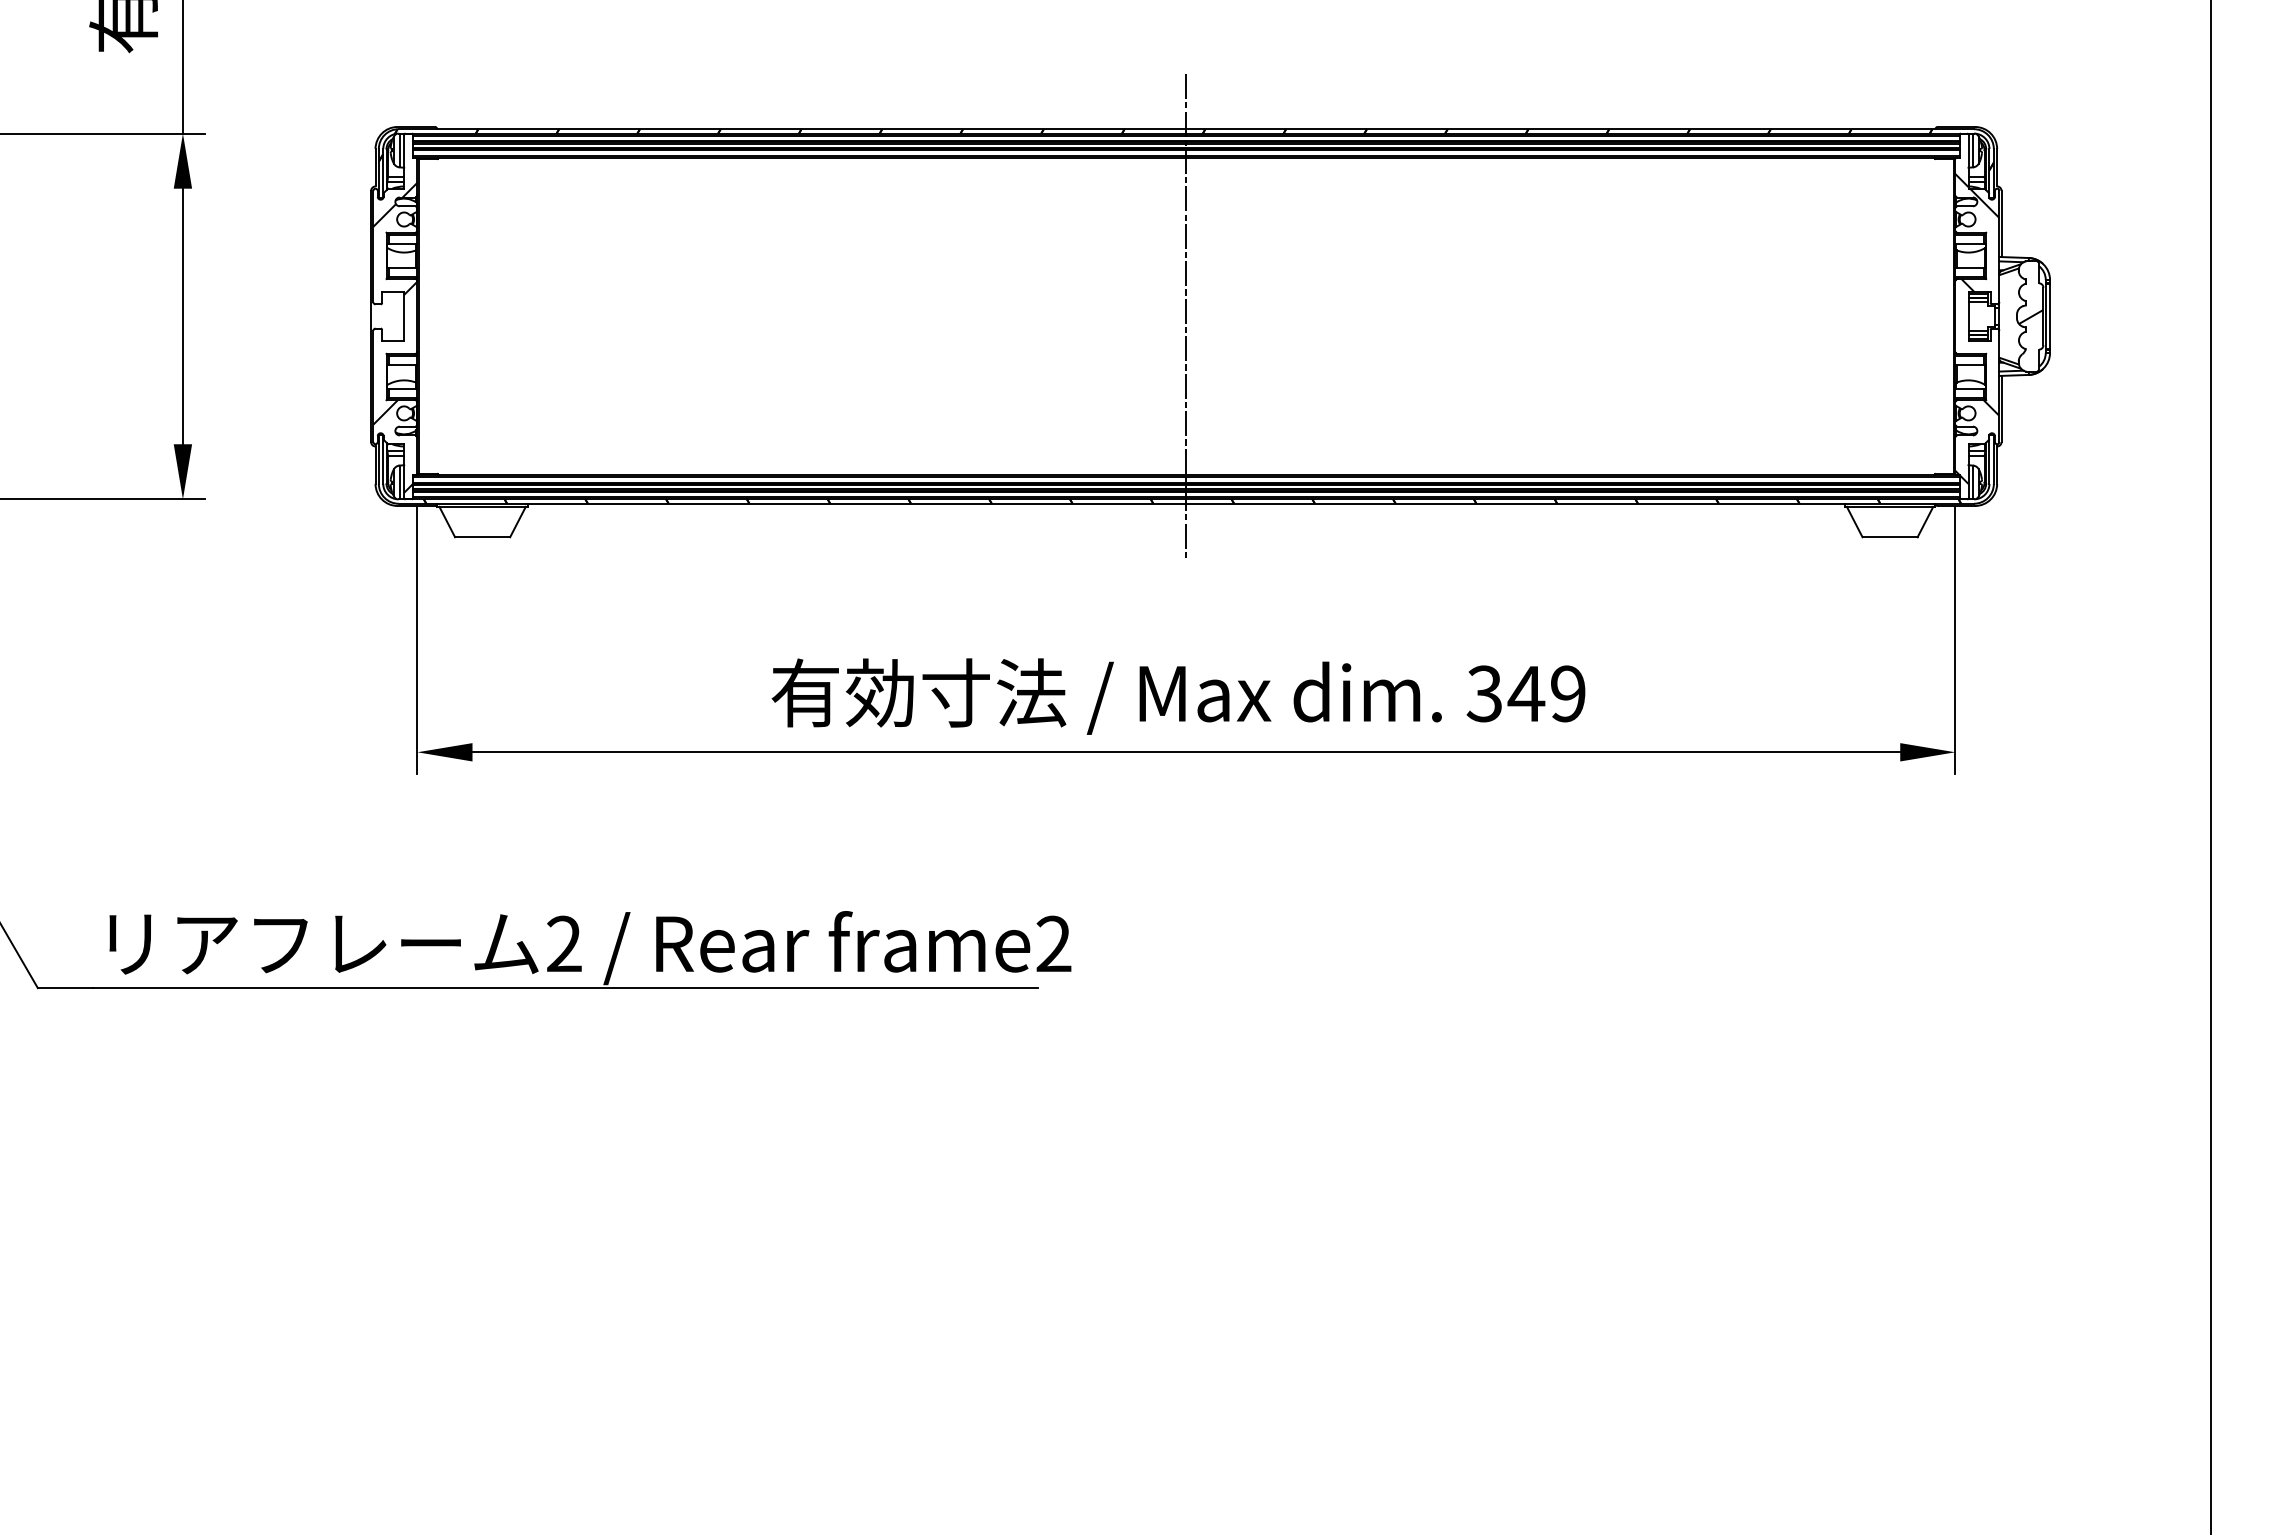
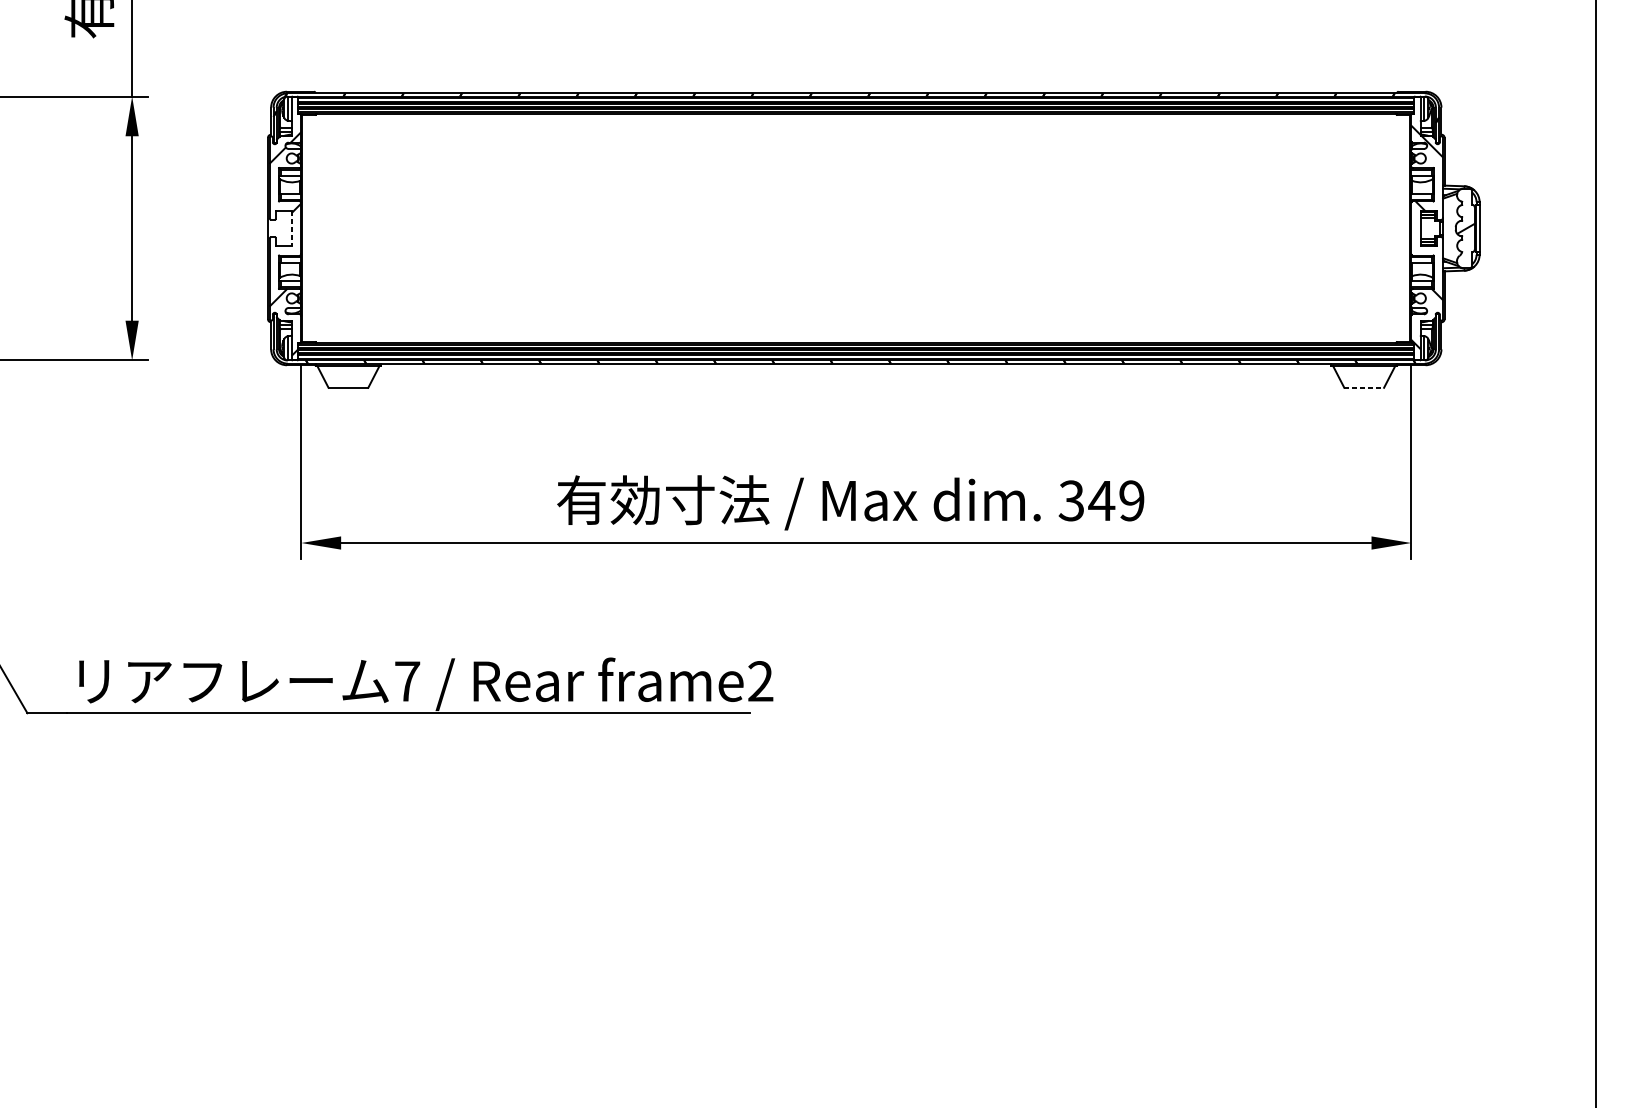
line: (404, 316) -> (292, 228), solid -> dashed
line: (1186, 316) -> (856, 228), removed
line: (1890, 537) -> (1364, 388), solid -> dashed
text: (564, 943) -> (407, 681), 2 -> 7

